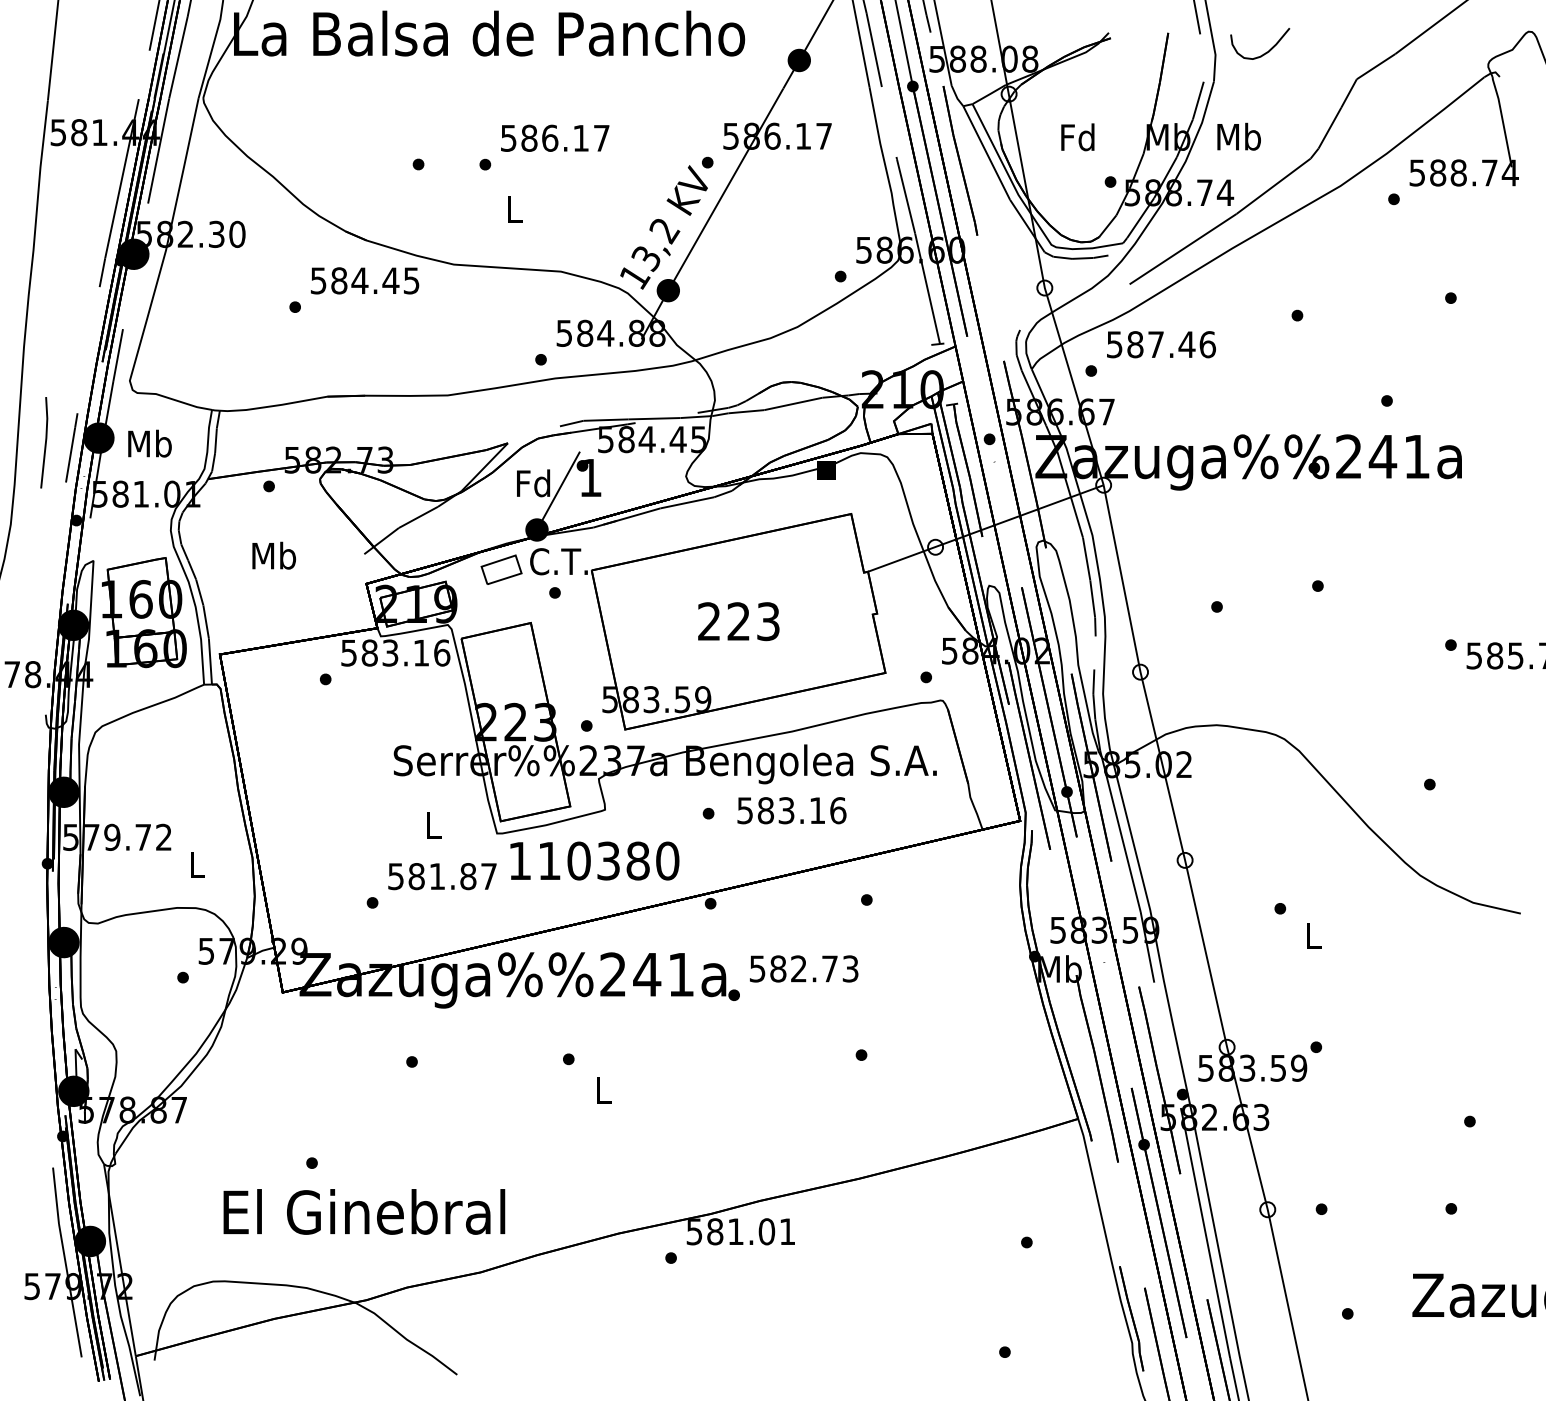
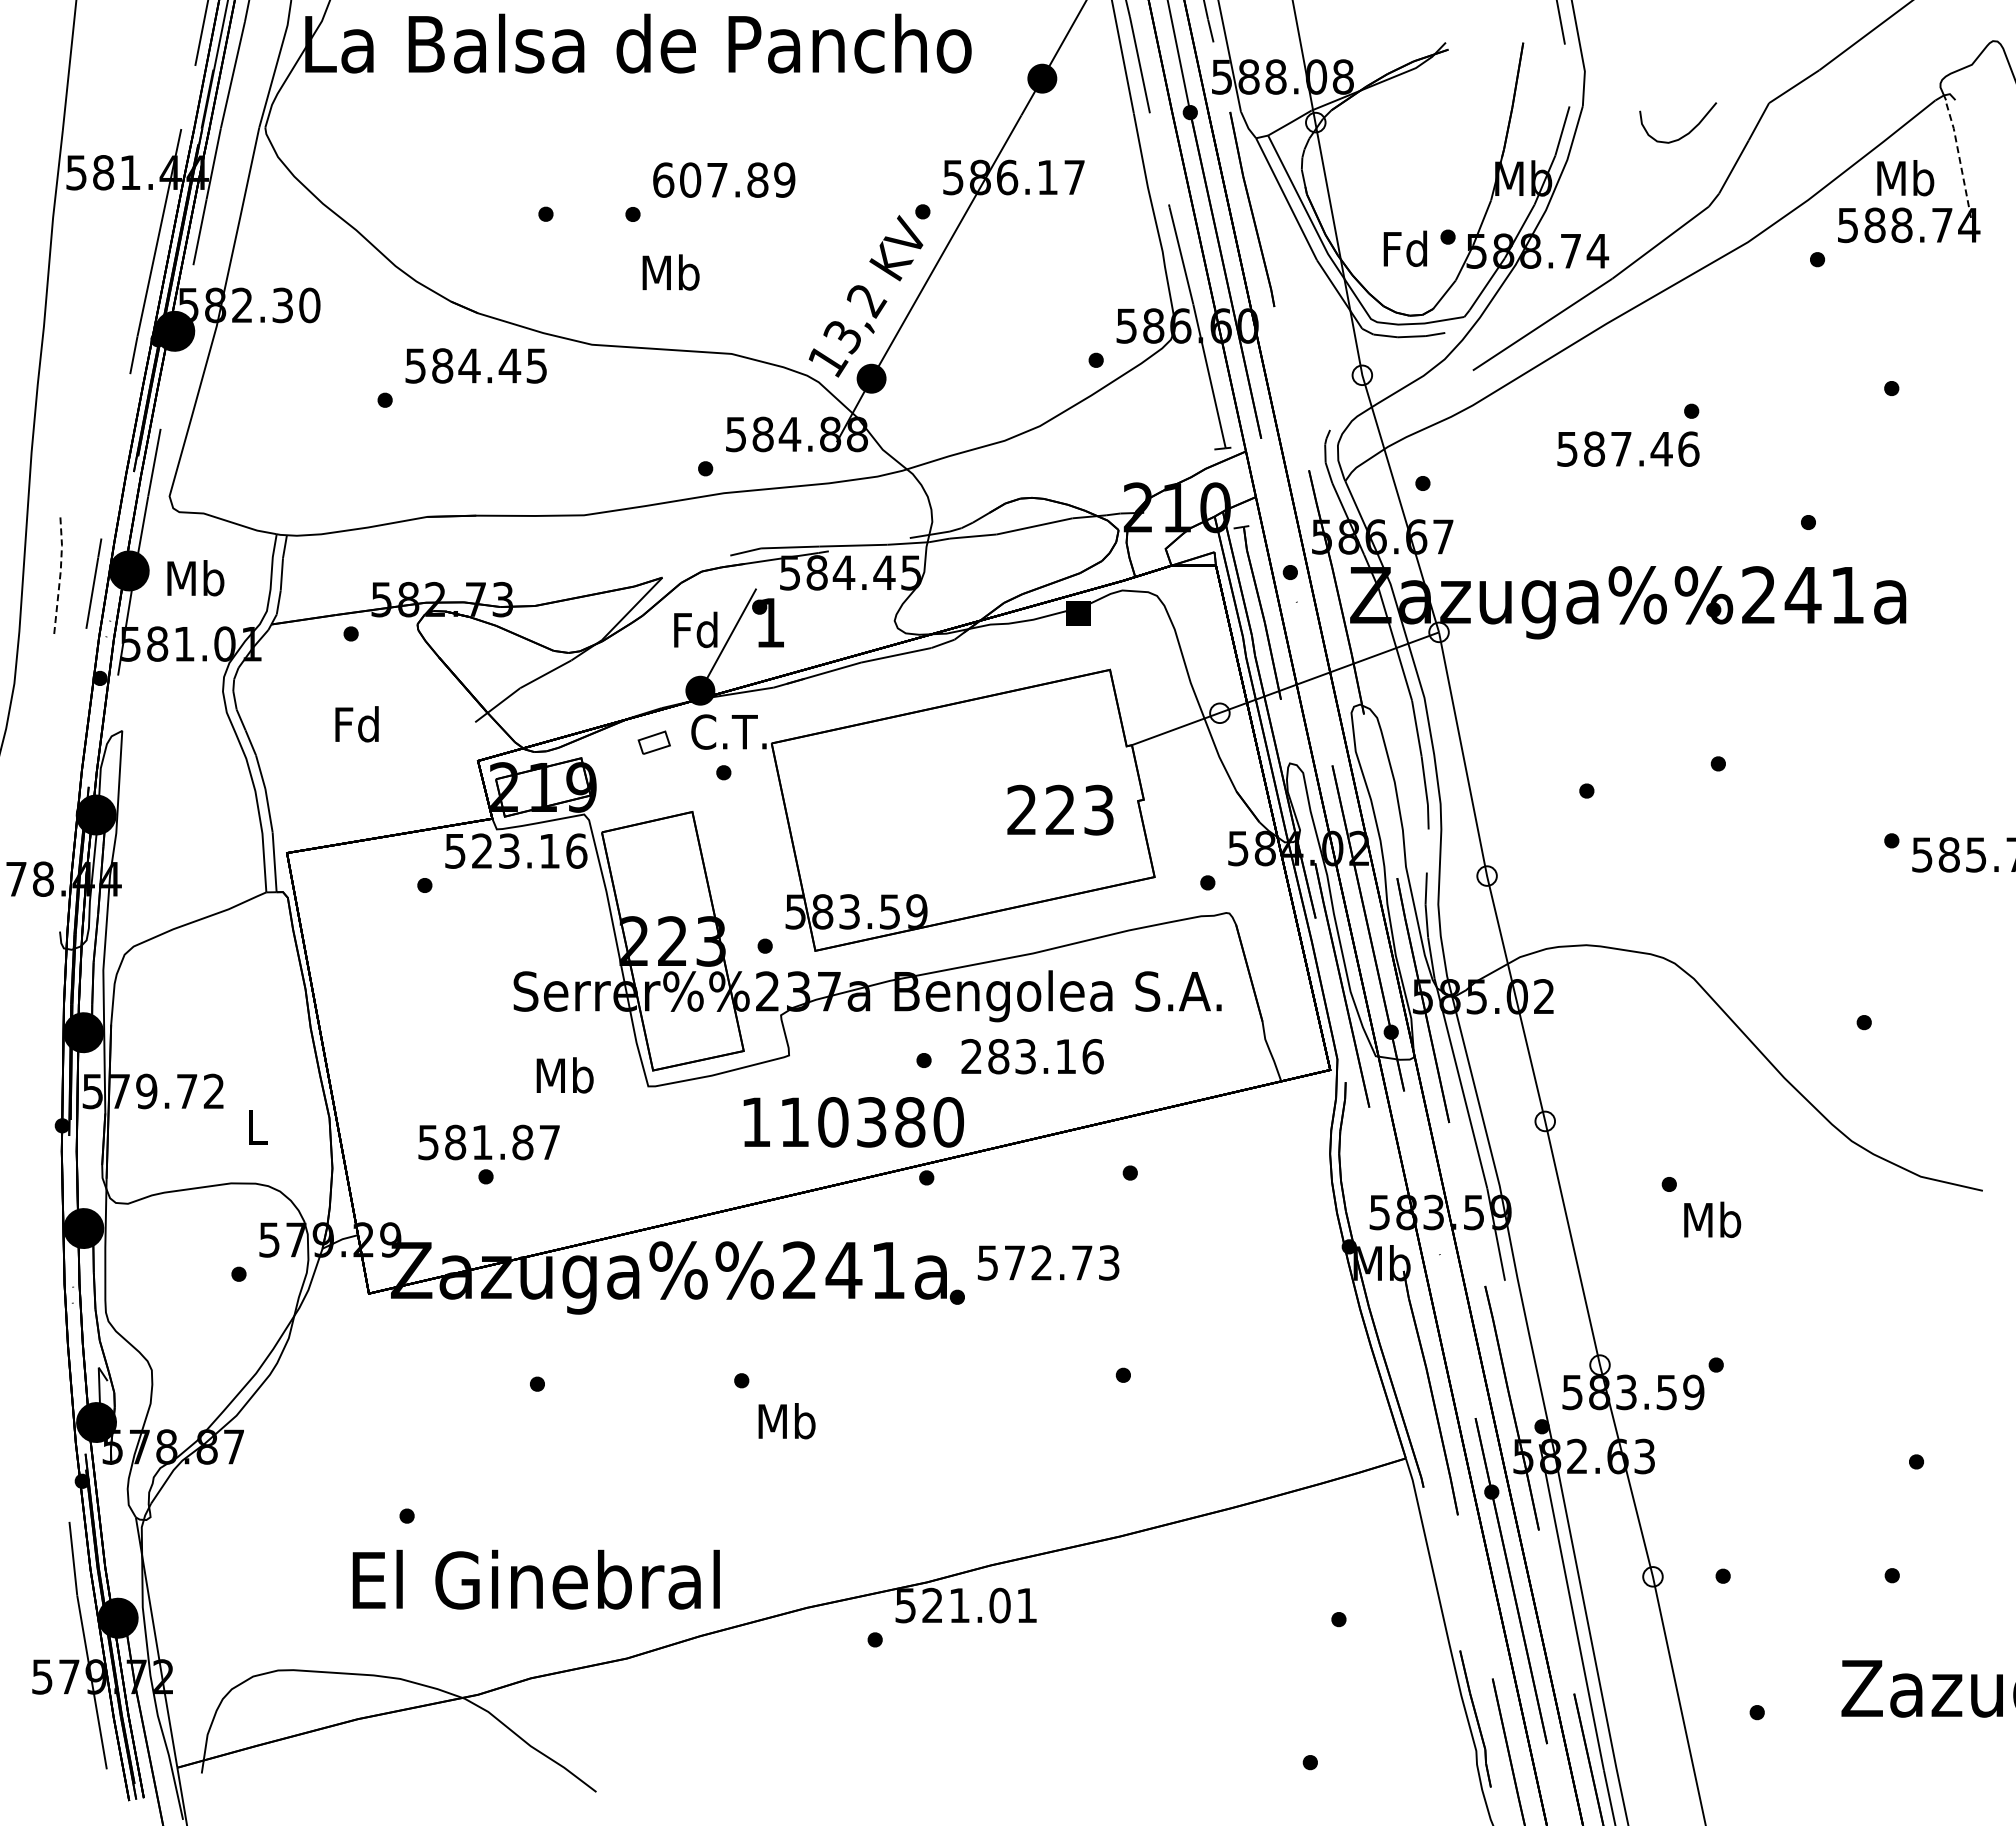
curve: (1266, 51) -> (1686, 133), moved
line: (1502, 120) -> (1959, 157), solid -> dashed
text: (555, 137) -> (724, 179), 586.17 -> 607.89
text: (1077, 137) -> (1404, 248), moved
text: (1239, 137) -> (1905, 178), moved
text: (514, 209) -> (670, 272), L -> Mb
text: (1161, 344) -> (1628, 448), moved
line: (46, 441) -> (60, 575), solid -> dashed
text: (274, 555) -> (357, 724), Mb -> Fd
part: (501, 569) -> (654, 742), size x0.6
part: (144, 612) -> (188, 798), removed
text: (738, 621) -> (1060, 809), moved
text: (369, 652) -> (481, 850), 583.16 -> 523.16
text: (745, 810) -> (971, 1056), 583.16 -> 283.16
text: (432, 825) -> (564, 1075), L -> Mb
text: (594, 861) -> (853, 1122), moved
text: (441, 876) -> (488, 1142), moved
text: (1313, 935) -> (1712, 1219), L -> Mb
text: (777, 968) -> (1014, 1262), 582.73 -> 572.73
text: (603, 1090) -> (786, 1421), L -> Mb
text: (363, 1211) -> (535, 1579), moved
text: (715, 1231) -> (932, 1605), 581.01 -> 521.01

